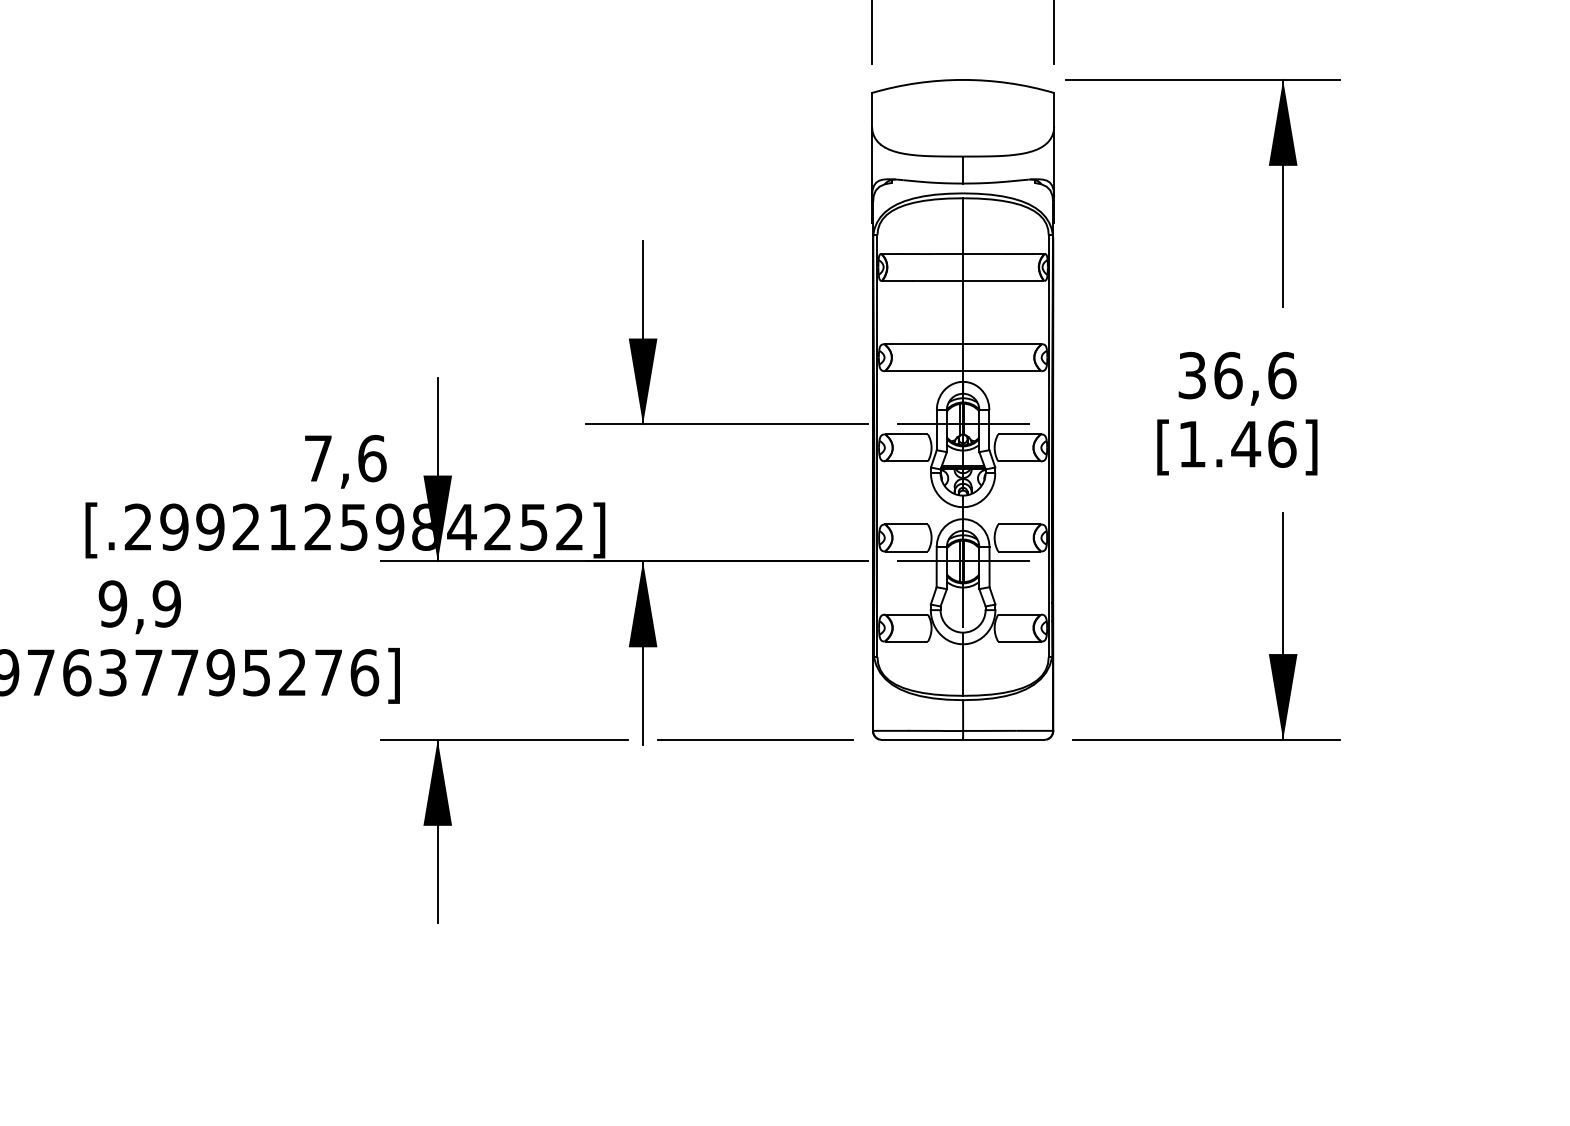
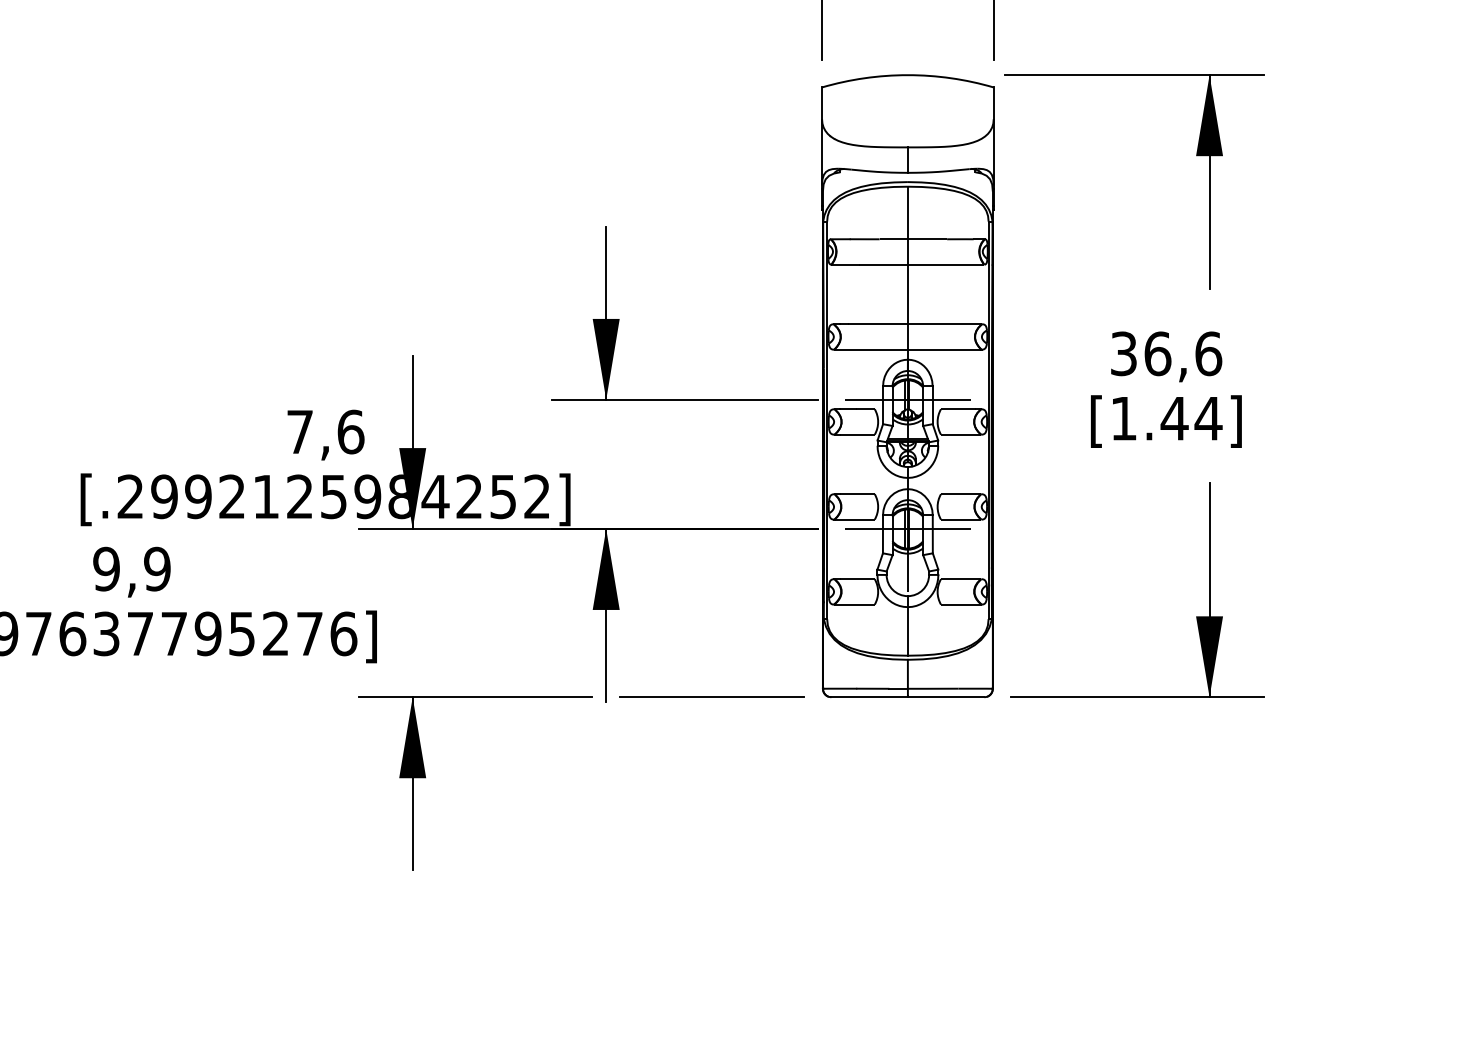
text: (1282, 443) -> (1208, 417), [1.46] -> [1.44]

